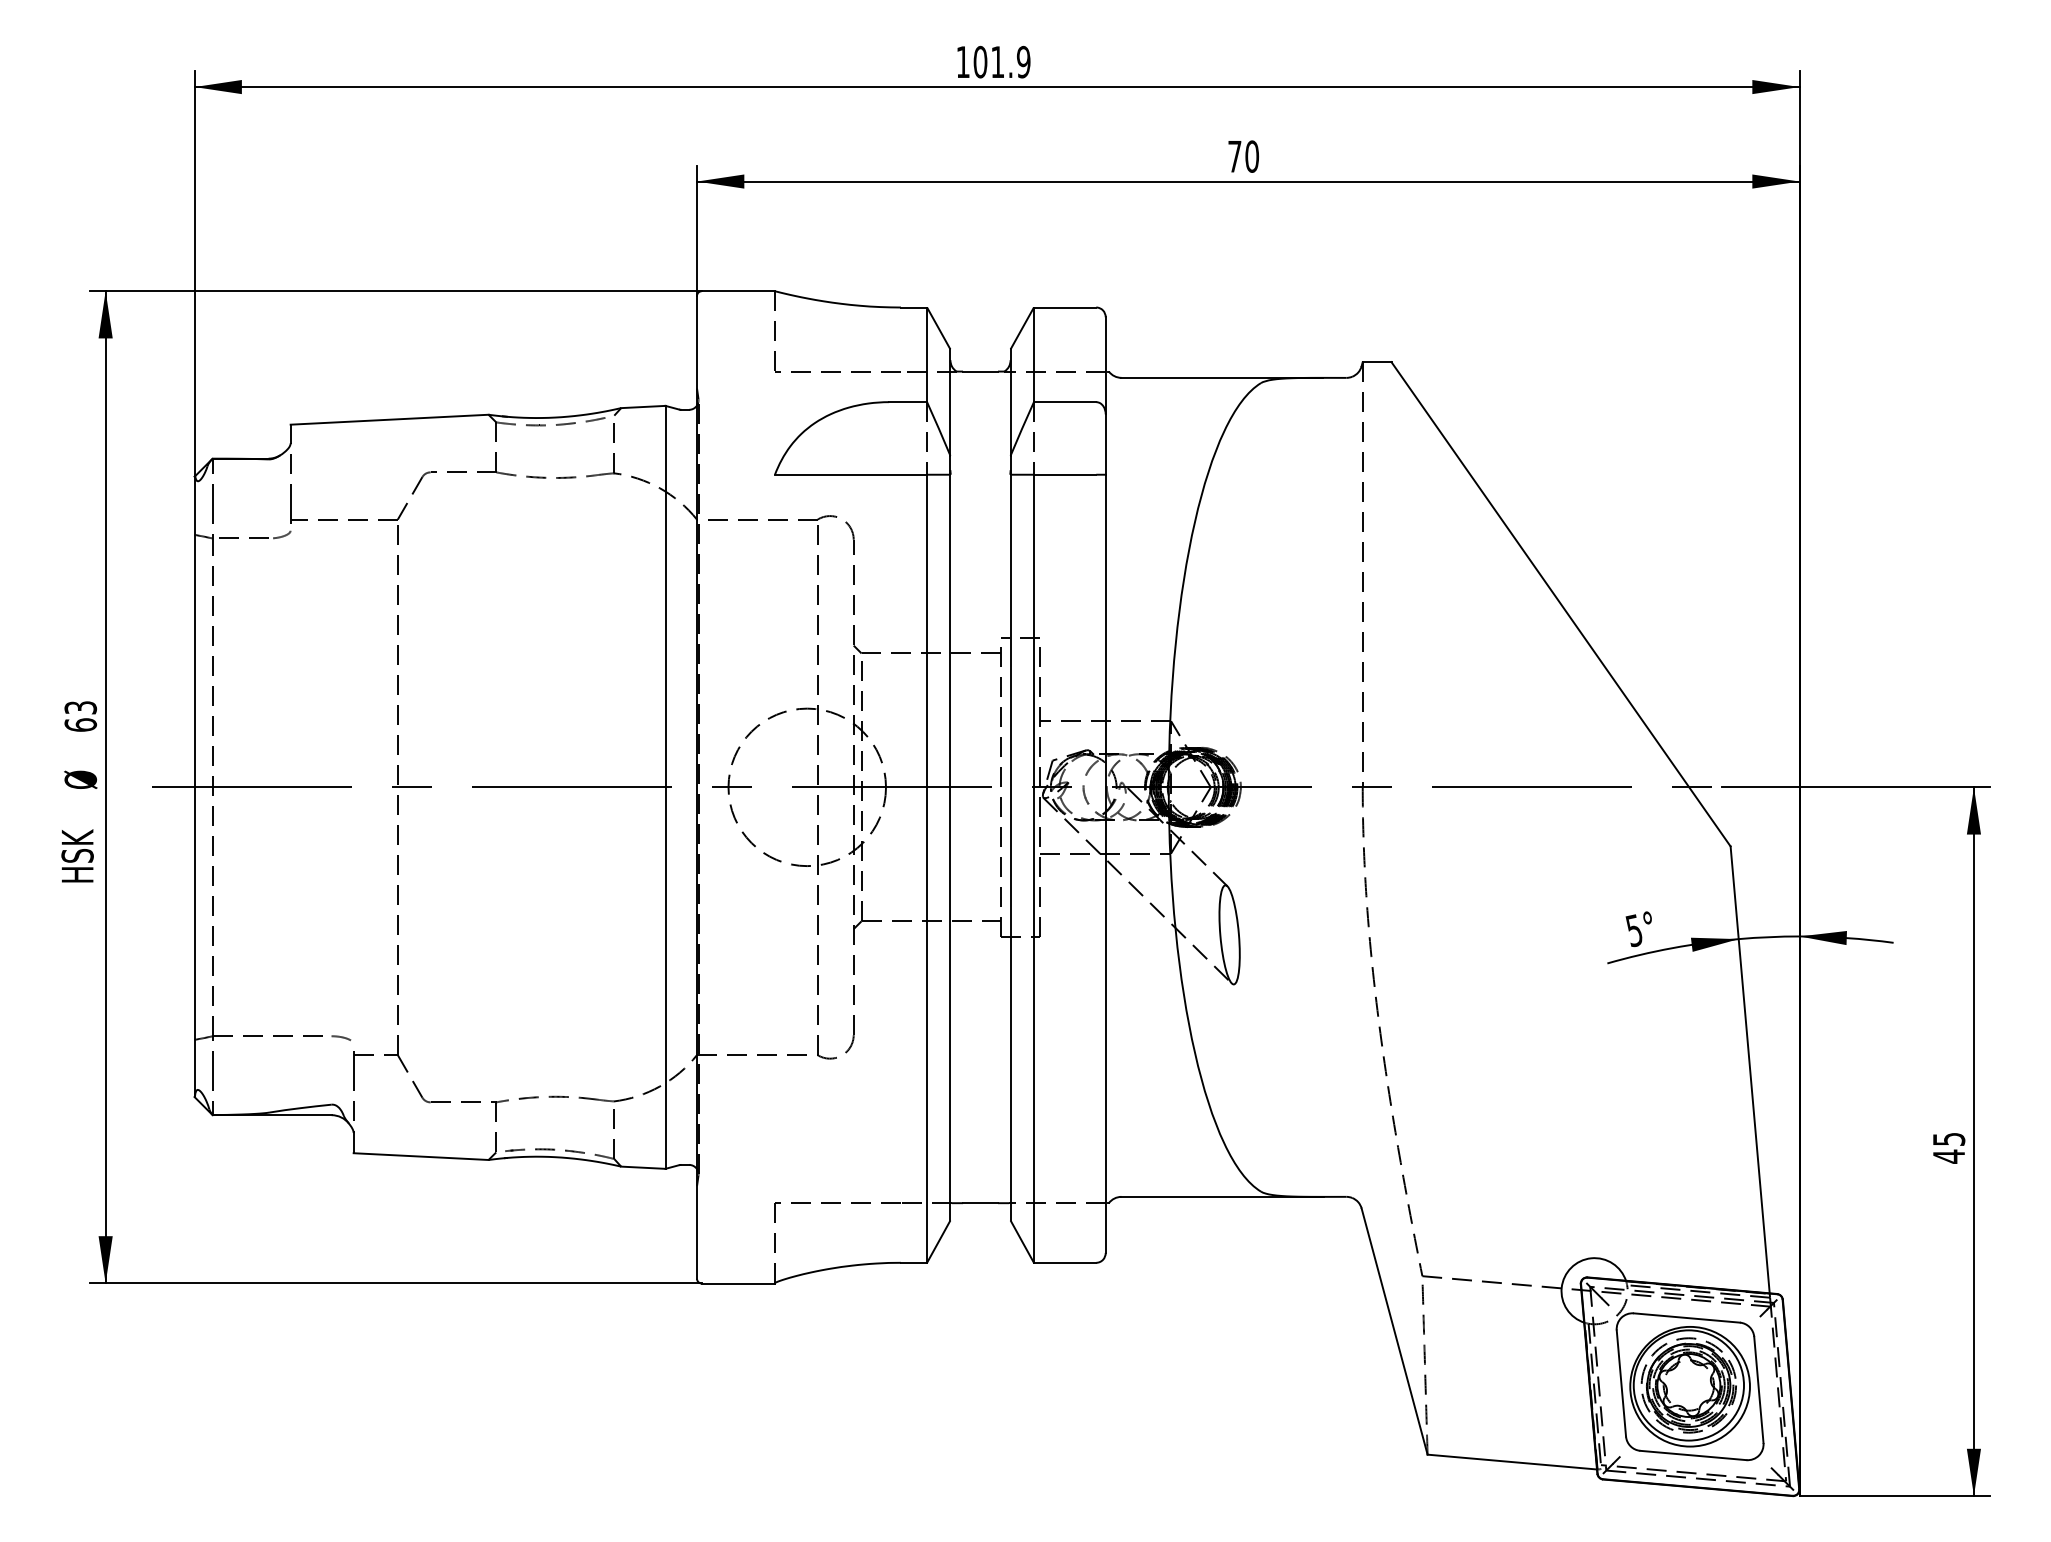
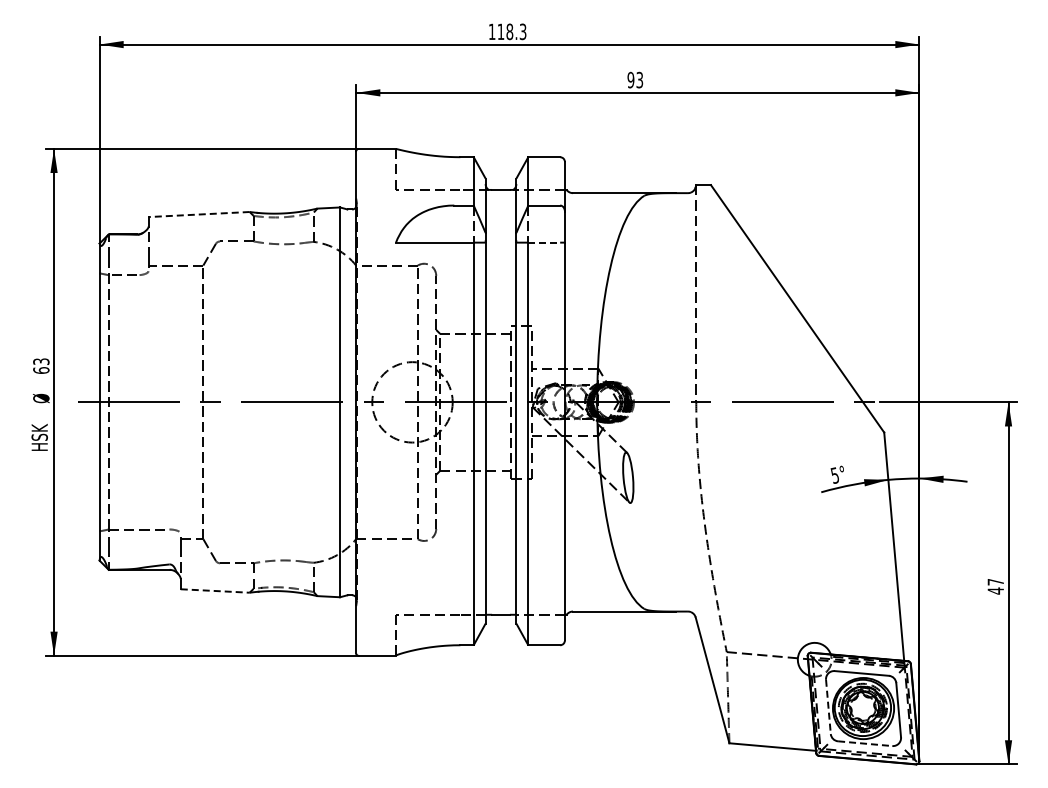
text: (1001, 61) -> (511, 31), 101.9 -> 118.3
text: (1243, 155) -> (635, 79), 70 -> 93
line: (390, 419) -> (199, 214), solid -> dashed
line: (1065, 474) -> (544, 242), solid -> dashed
text: (1948, 1139) -> (995, 582), 45 -> 47
line: (421, 1157) -> (215, 591), solid -> dashed
line: (1621, 1384) -> (828, 707), solid -> dashed
line: (1693, 1455) -> (865, 743), solid -> dashed

